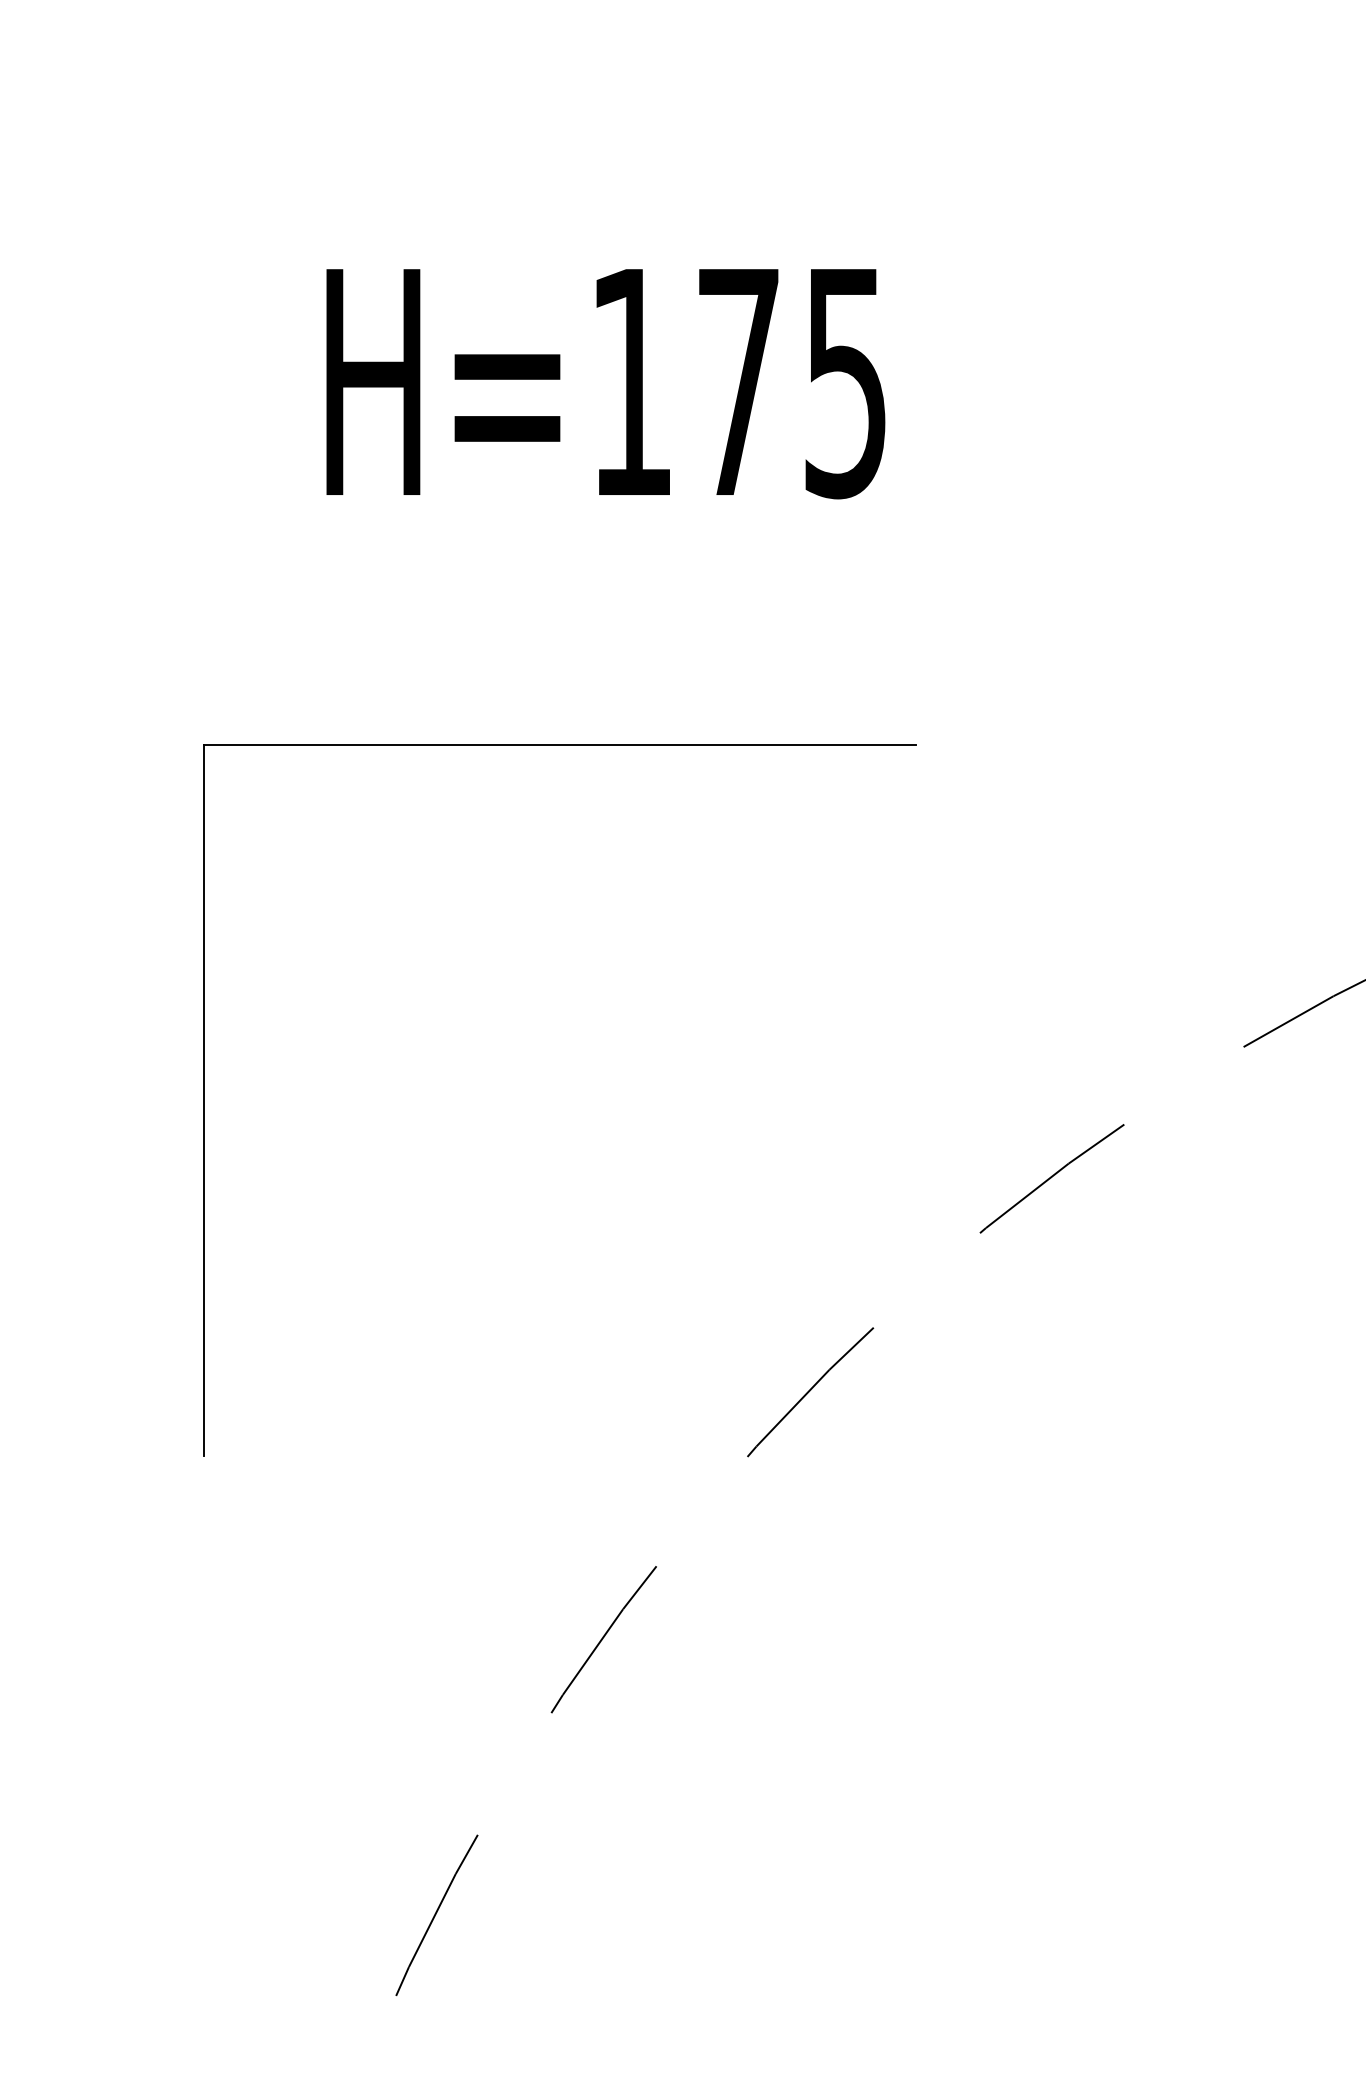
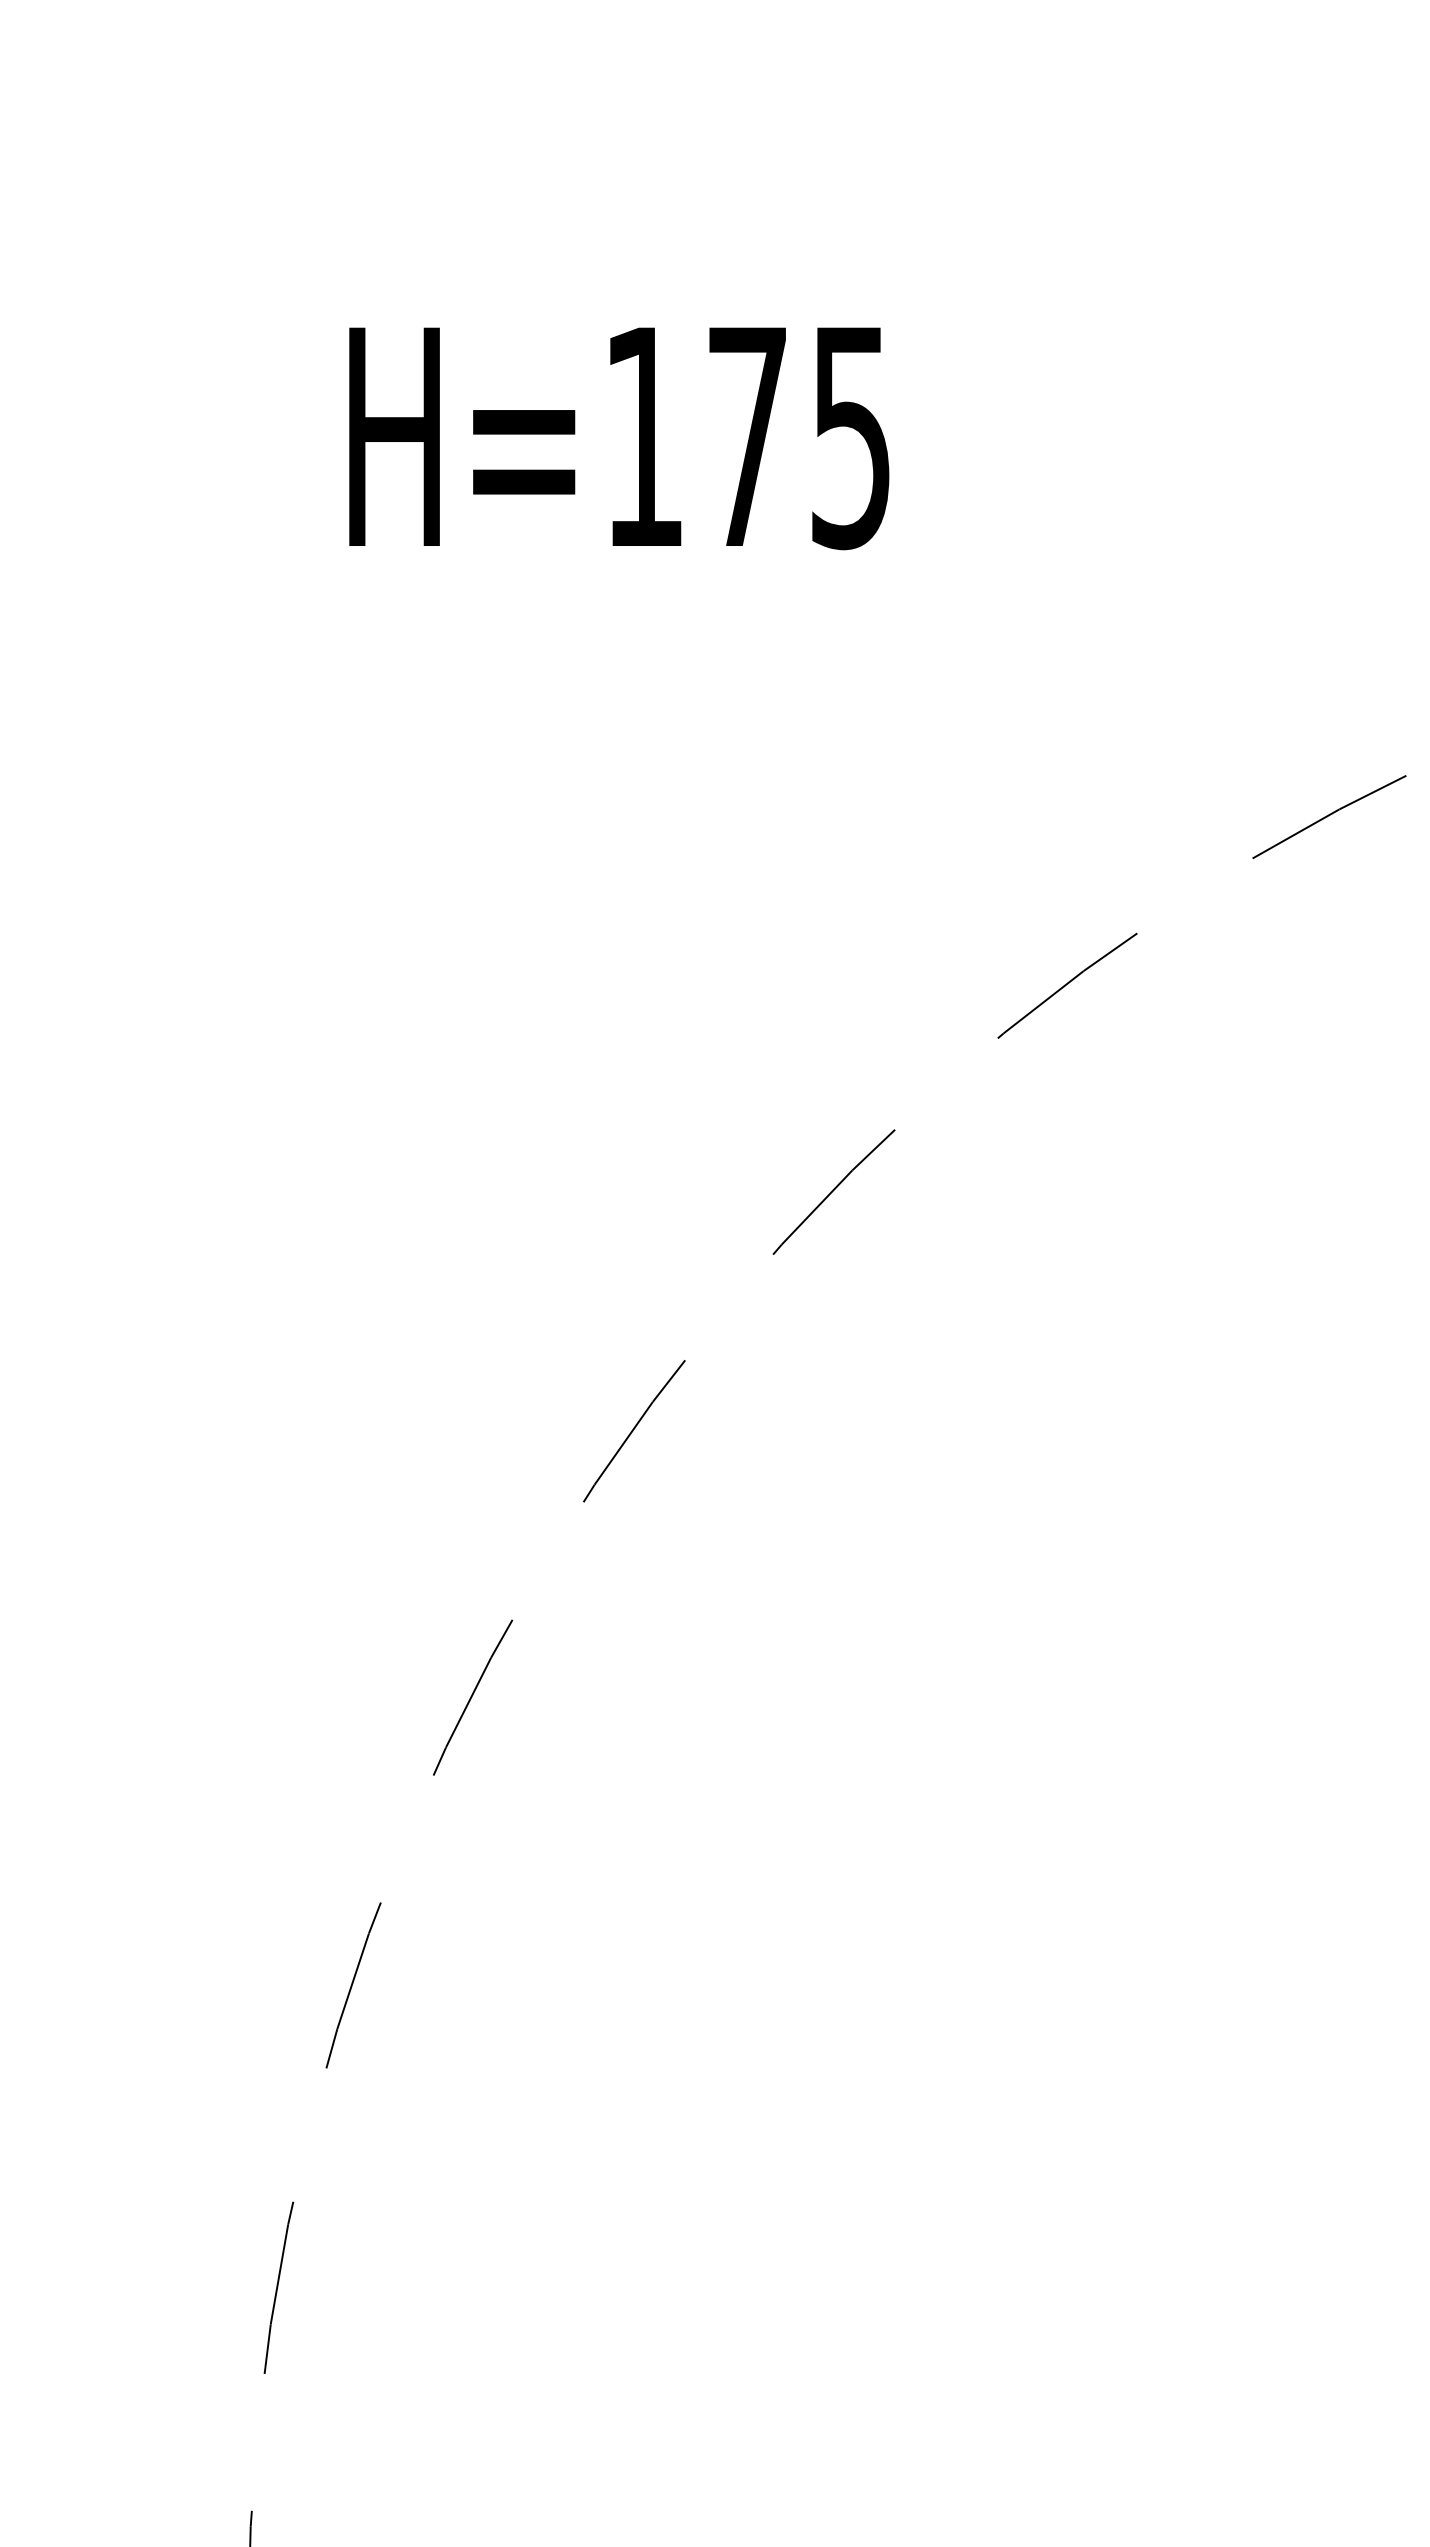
text: (606, 383) -> (619, 438), moved
part: (559, 744) -> (591, 566), removed

